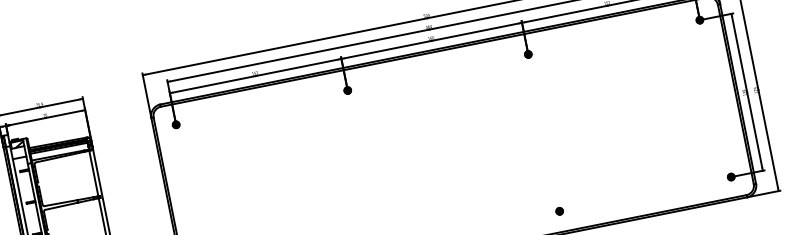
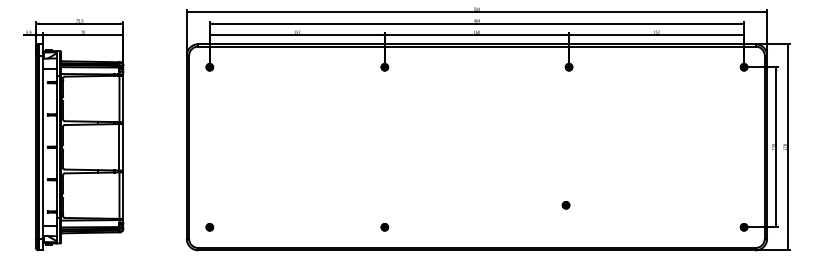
part: (559, 211) -> (565, 205), moved

